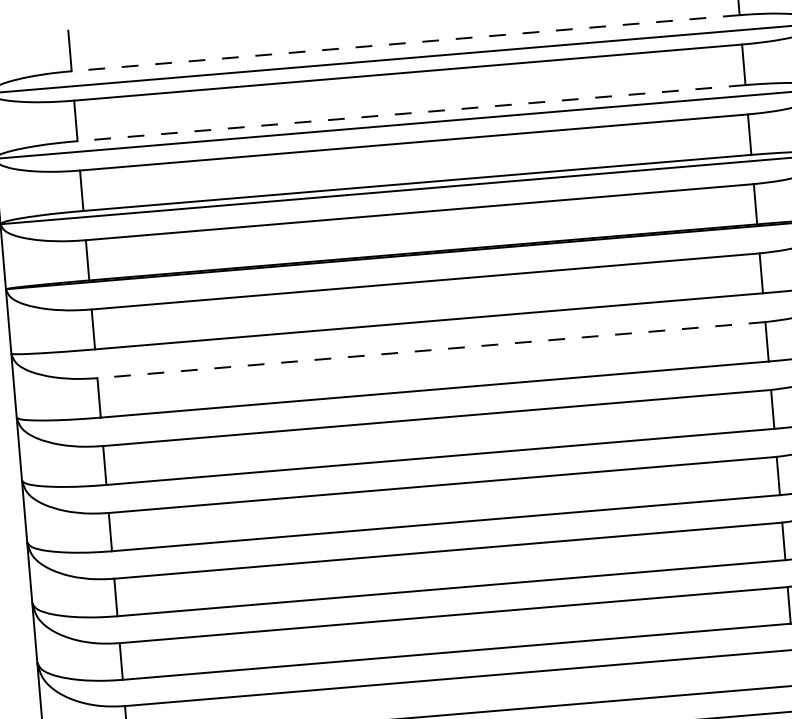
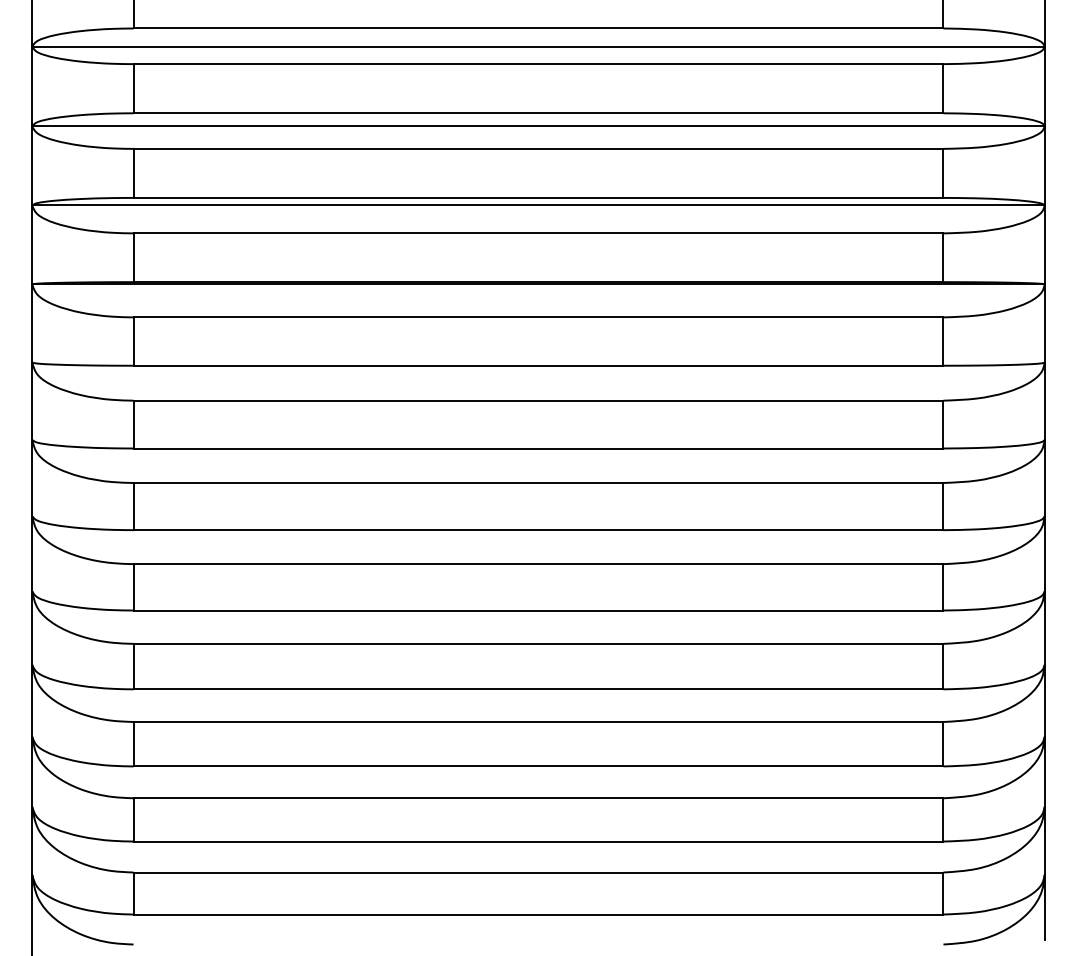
line: (405, 43) -> (538, 28), dashed -> solid
line: (411, 113) -> (538, 113), dashed -> solid
line: (431, 349) -> (538, 400), dashed -> solid

